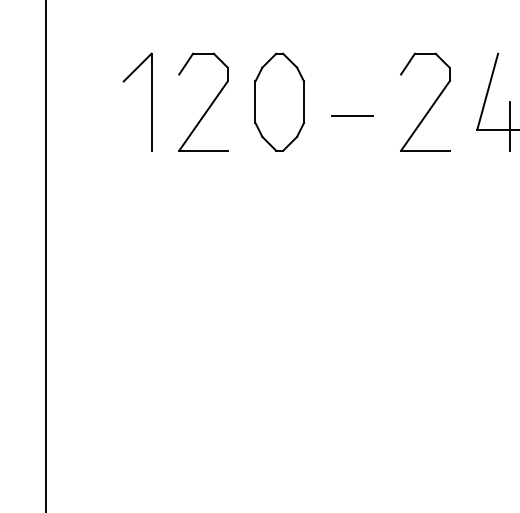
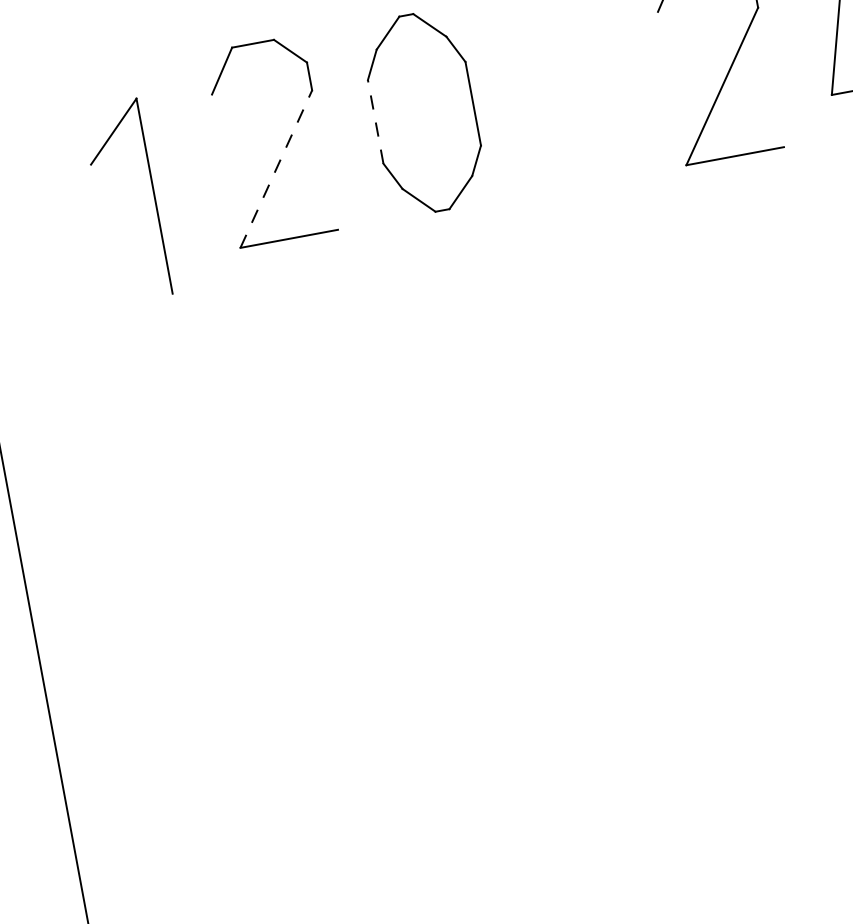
part: (151, 101) -> (154, 194), moved
line: (255, 102) -> (375, 122), solid -> dashed
line: (203, 115) -> (276, 167), solid -> dashed
line: (352, 116) -> (576, 114), removed

